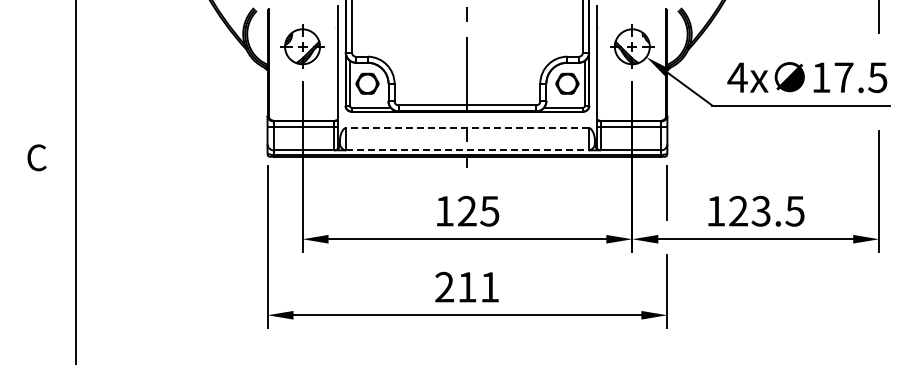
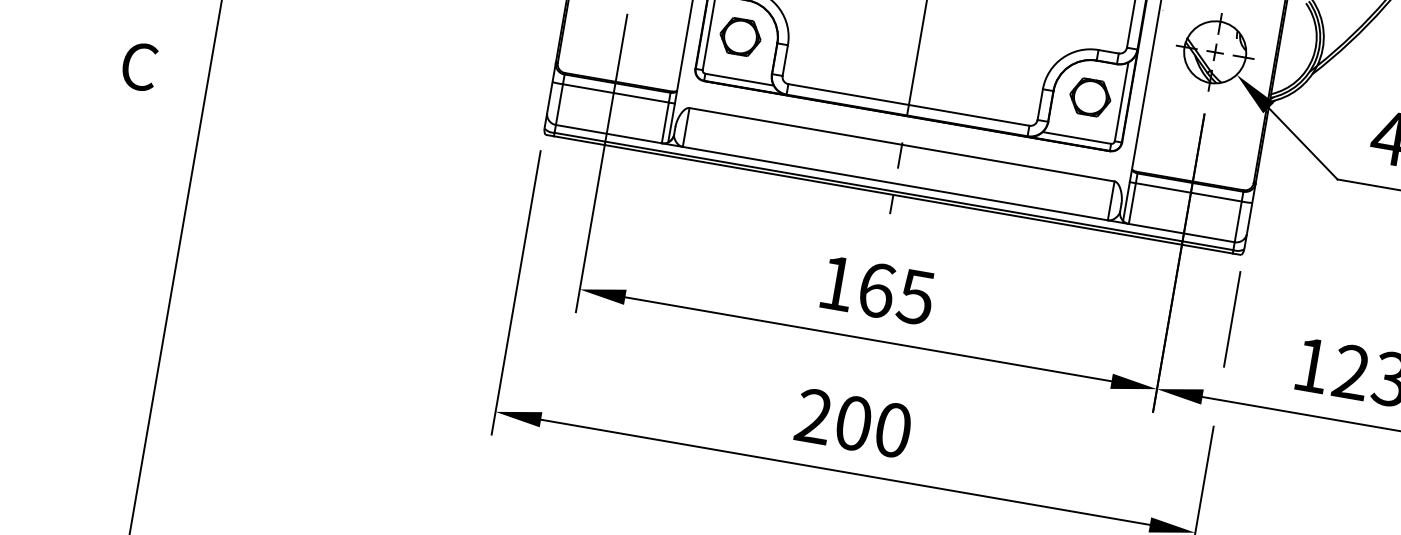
line: (466, 128) -> (900, 145), dashed -> solid
line: (467, 150) -> (895, 183), dashed -> solid
text: (467, 210) -> (877, 288), 125 -> 165
text: (478, 286) -> (873, 425), 211 -> 200

